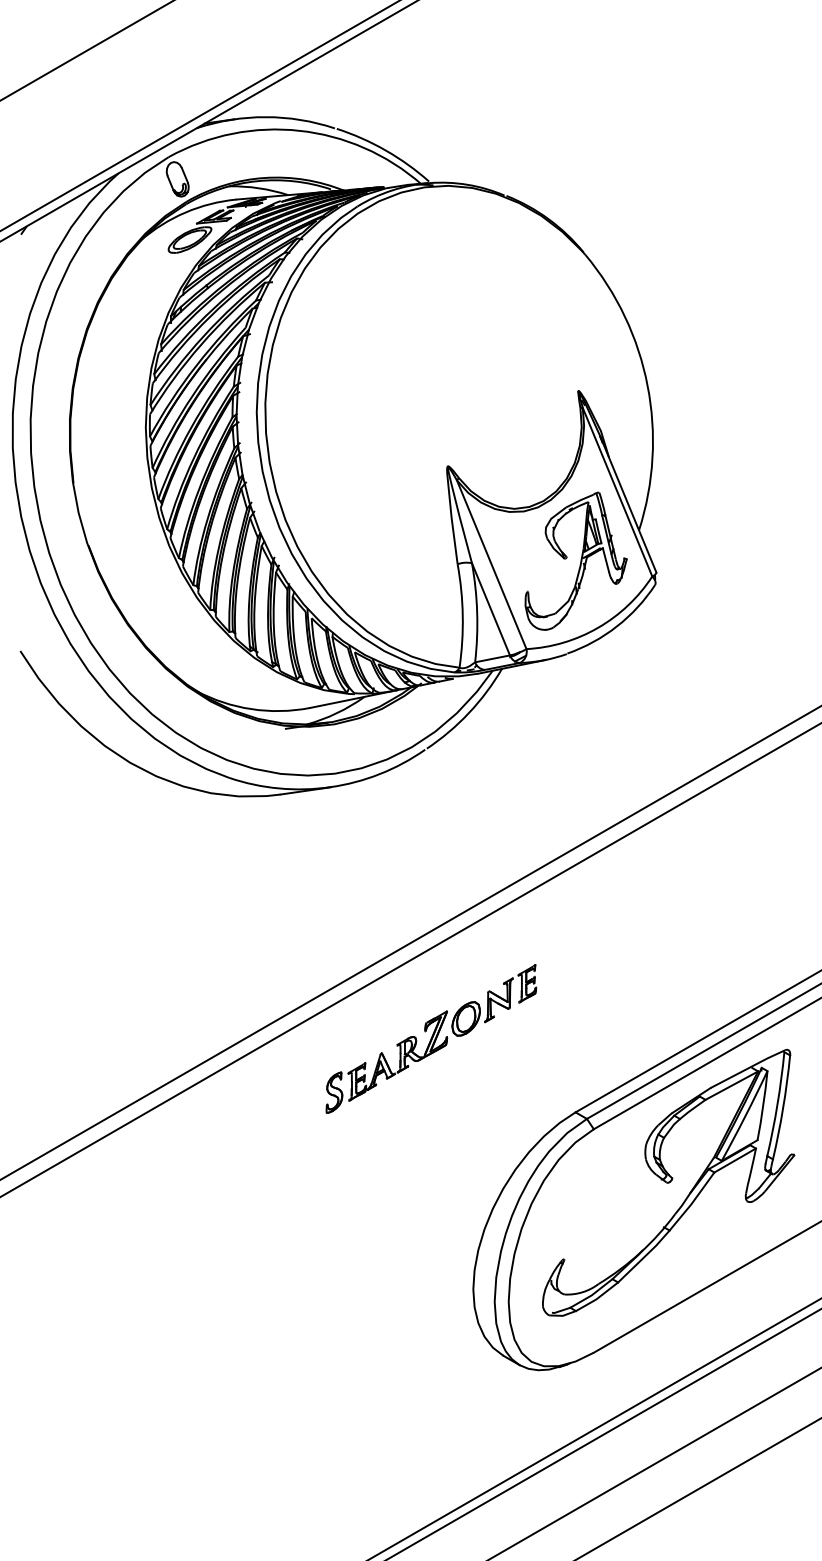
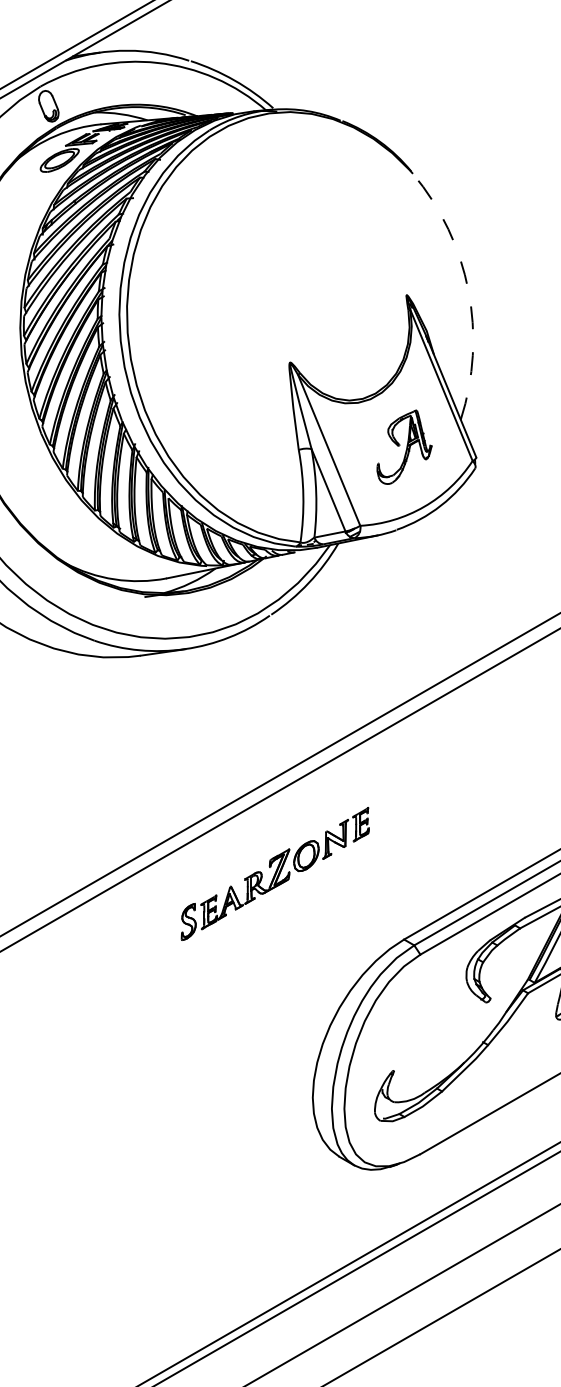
arc: (647, 385) -> (468, 290), solid -> dashed
part: (575, 560) -> (404, 446), size x0.6

